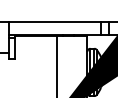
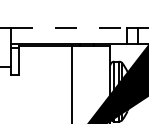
line: (54, 22) -> (68, 28), solid -> dashed

